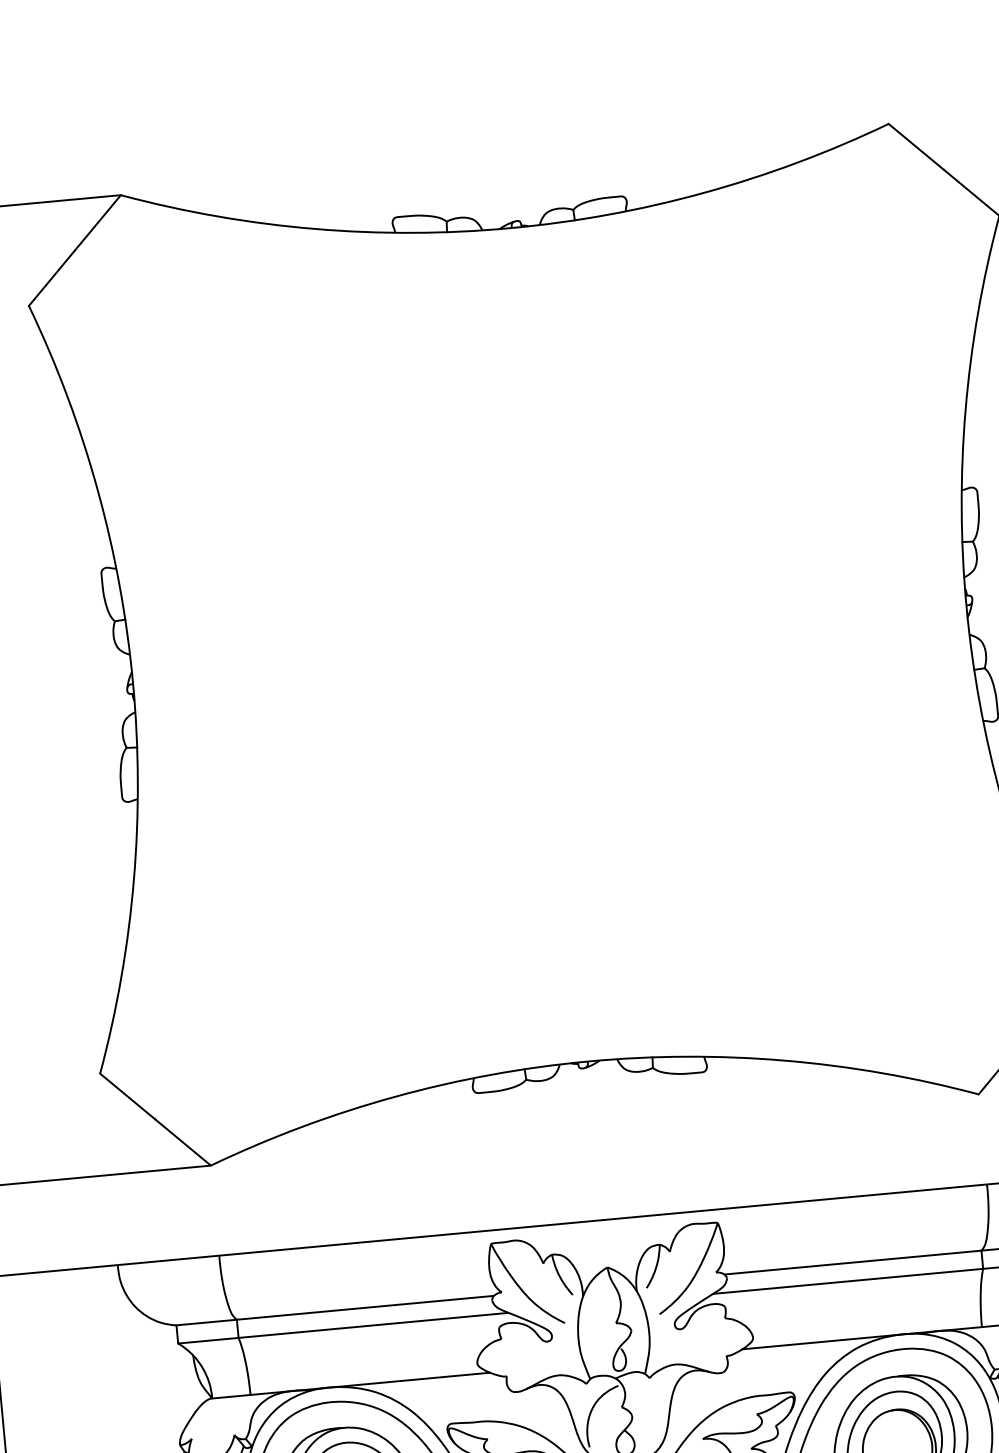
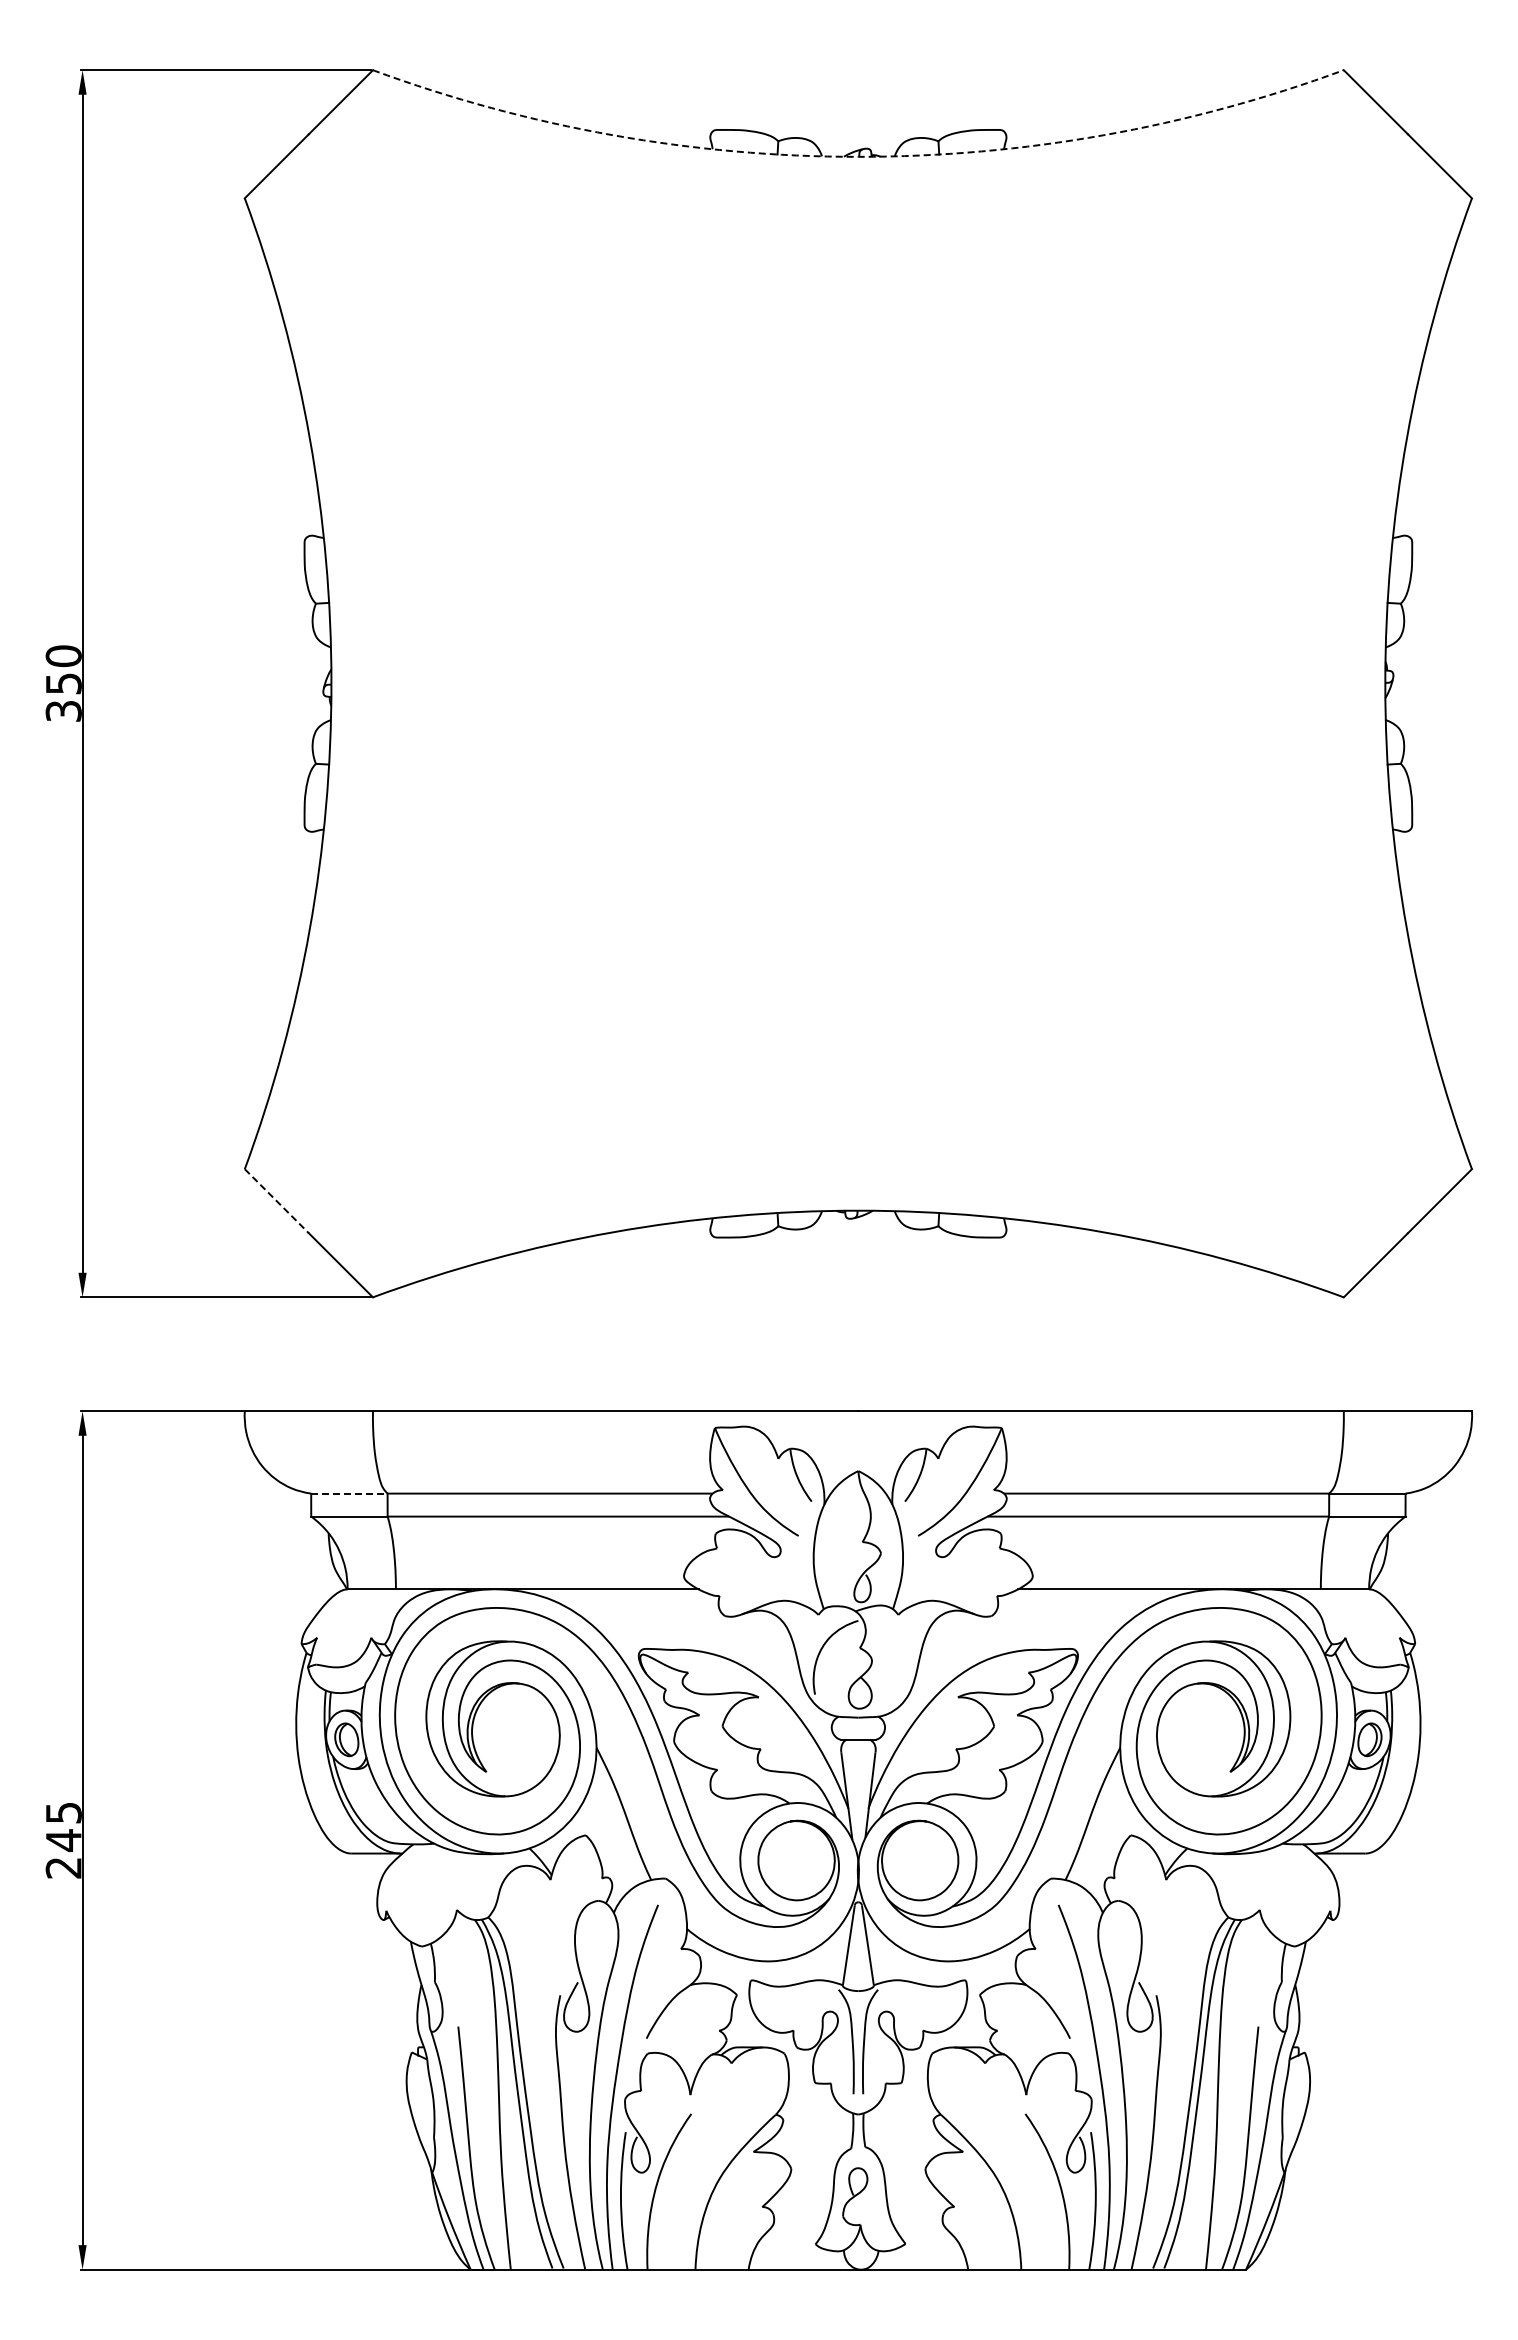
arc: (511, 227) -> (858, 156), solid -> dashed
line: (128, 1096) -> (277, 1201), solid -> dashed
line: (206, 1322) -> (349, 1493), solid -> dashed

